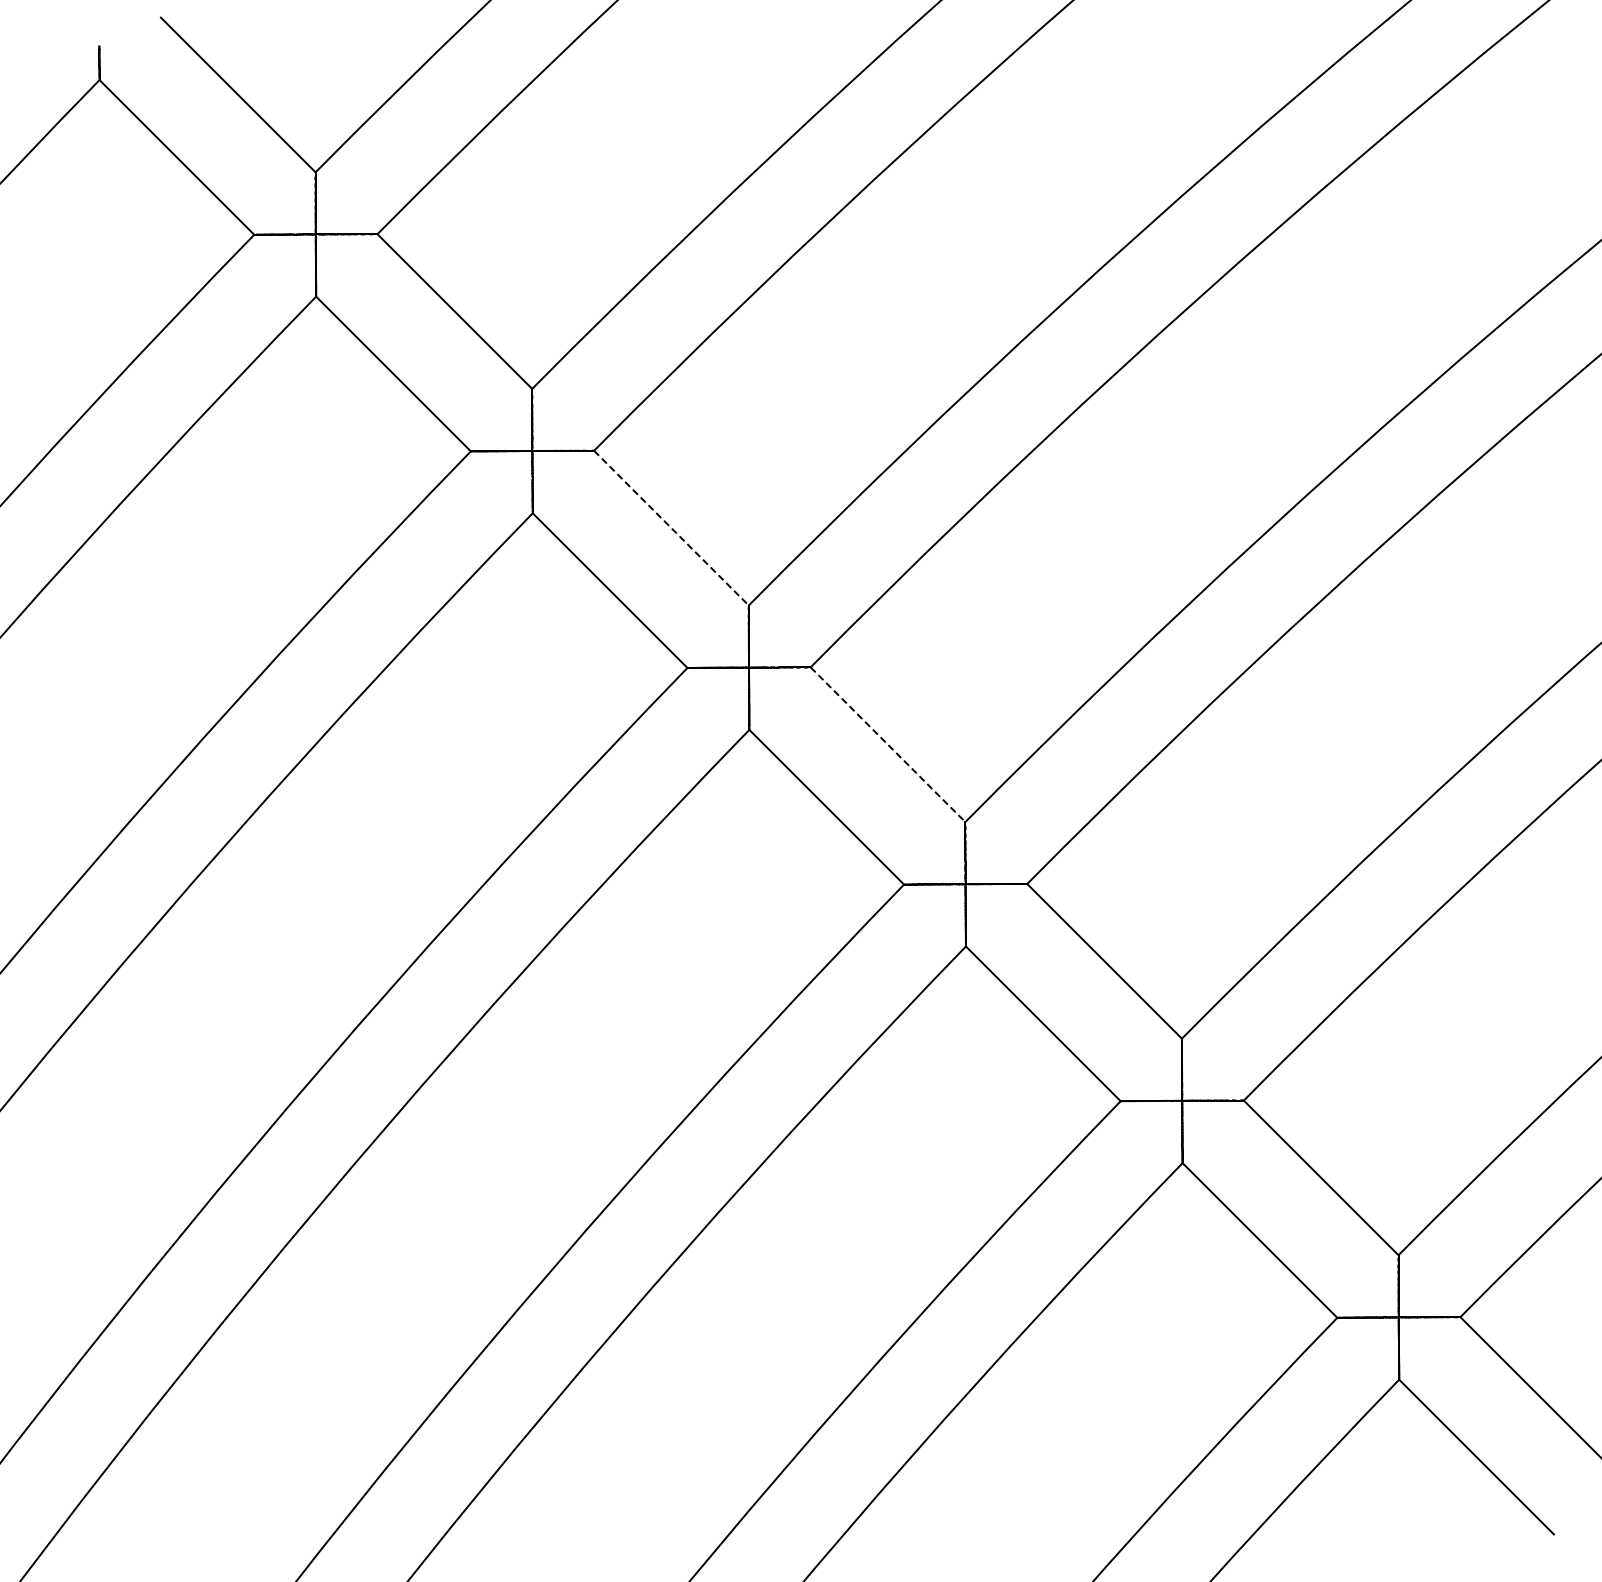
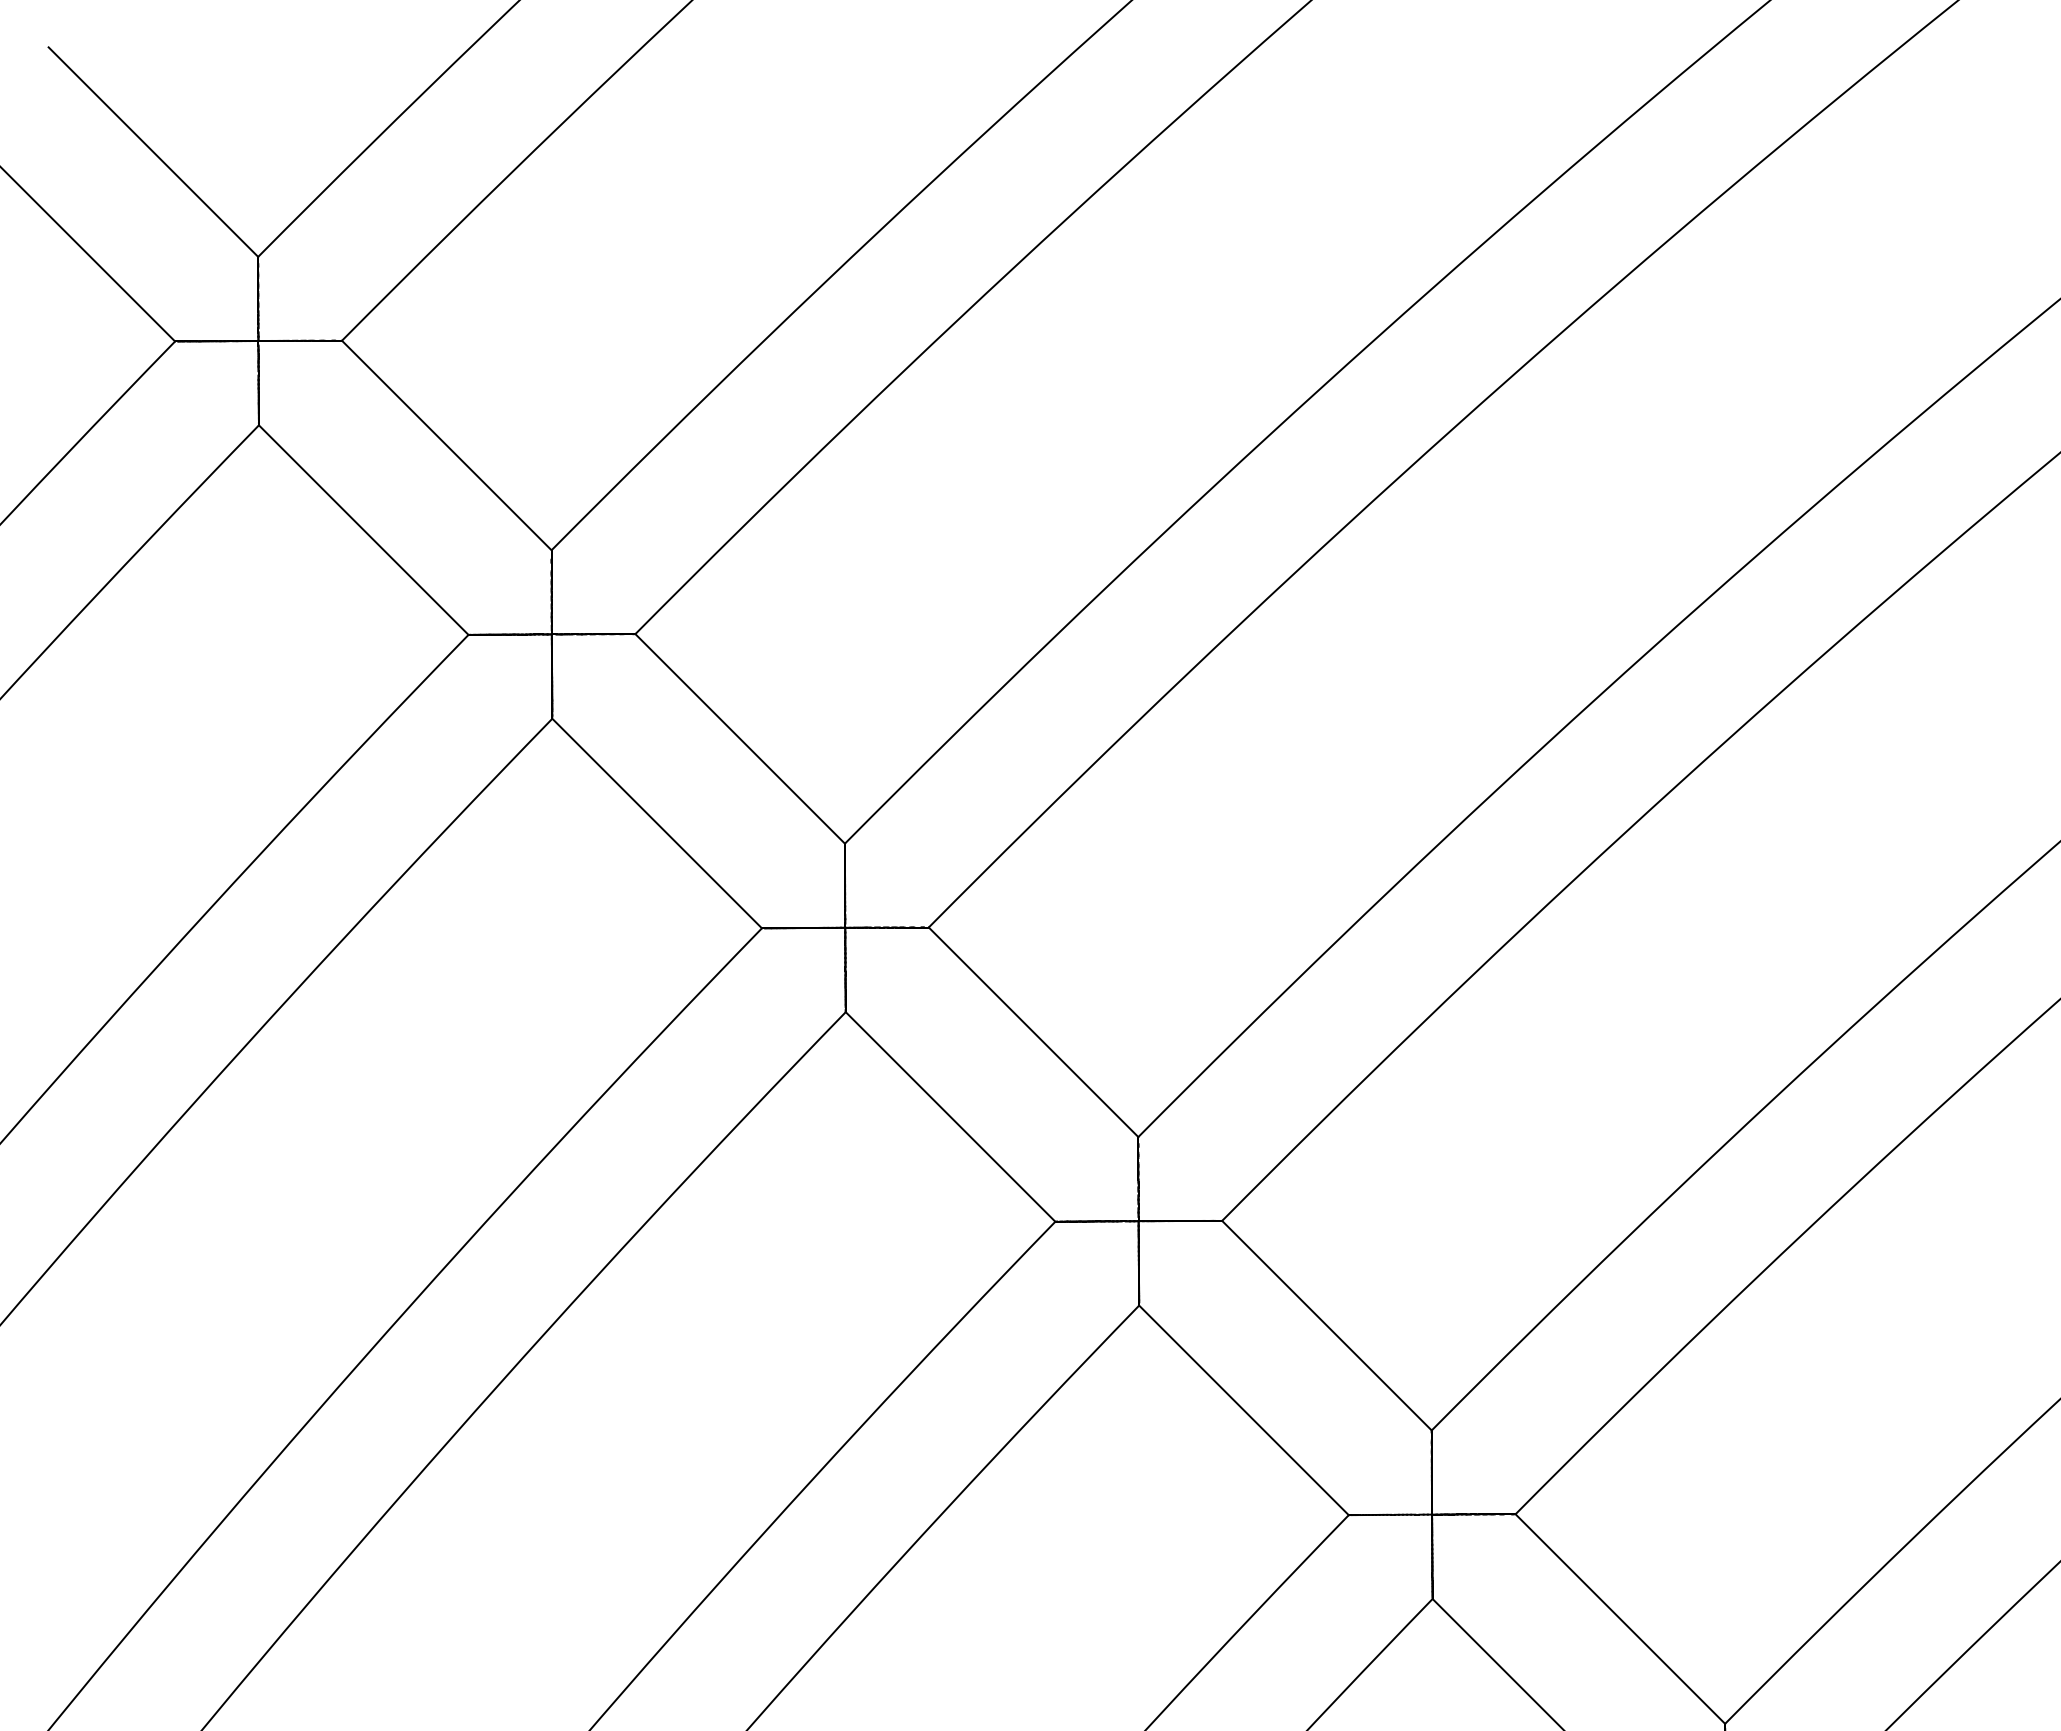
line: (671, 528) -> (740, 739), dashed -> solid
line: (888, 745) -> (1034, 1033), dashed -> solid

